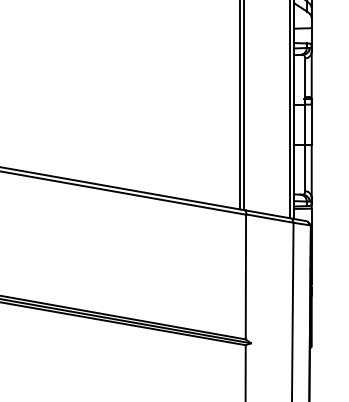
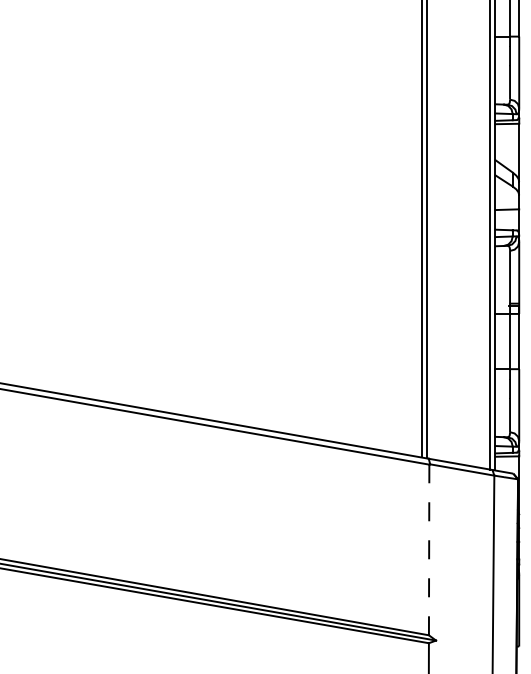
line: (246, 276) -> (429, 549), solid -> dashed

